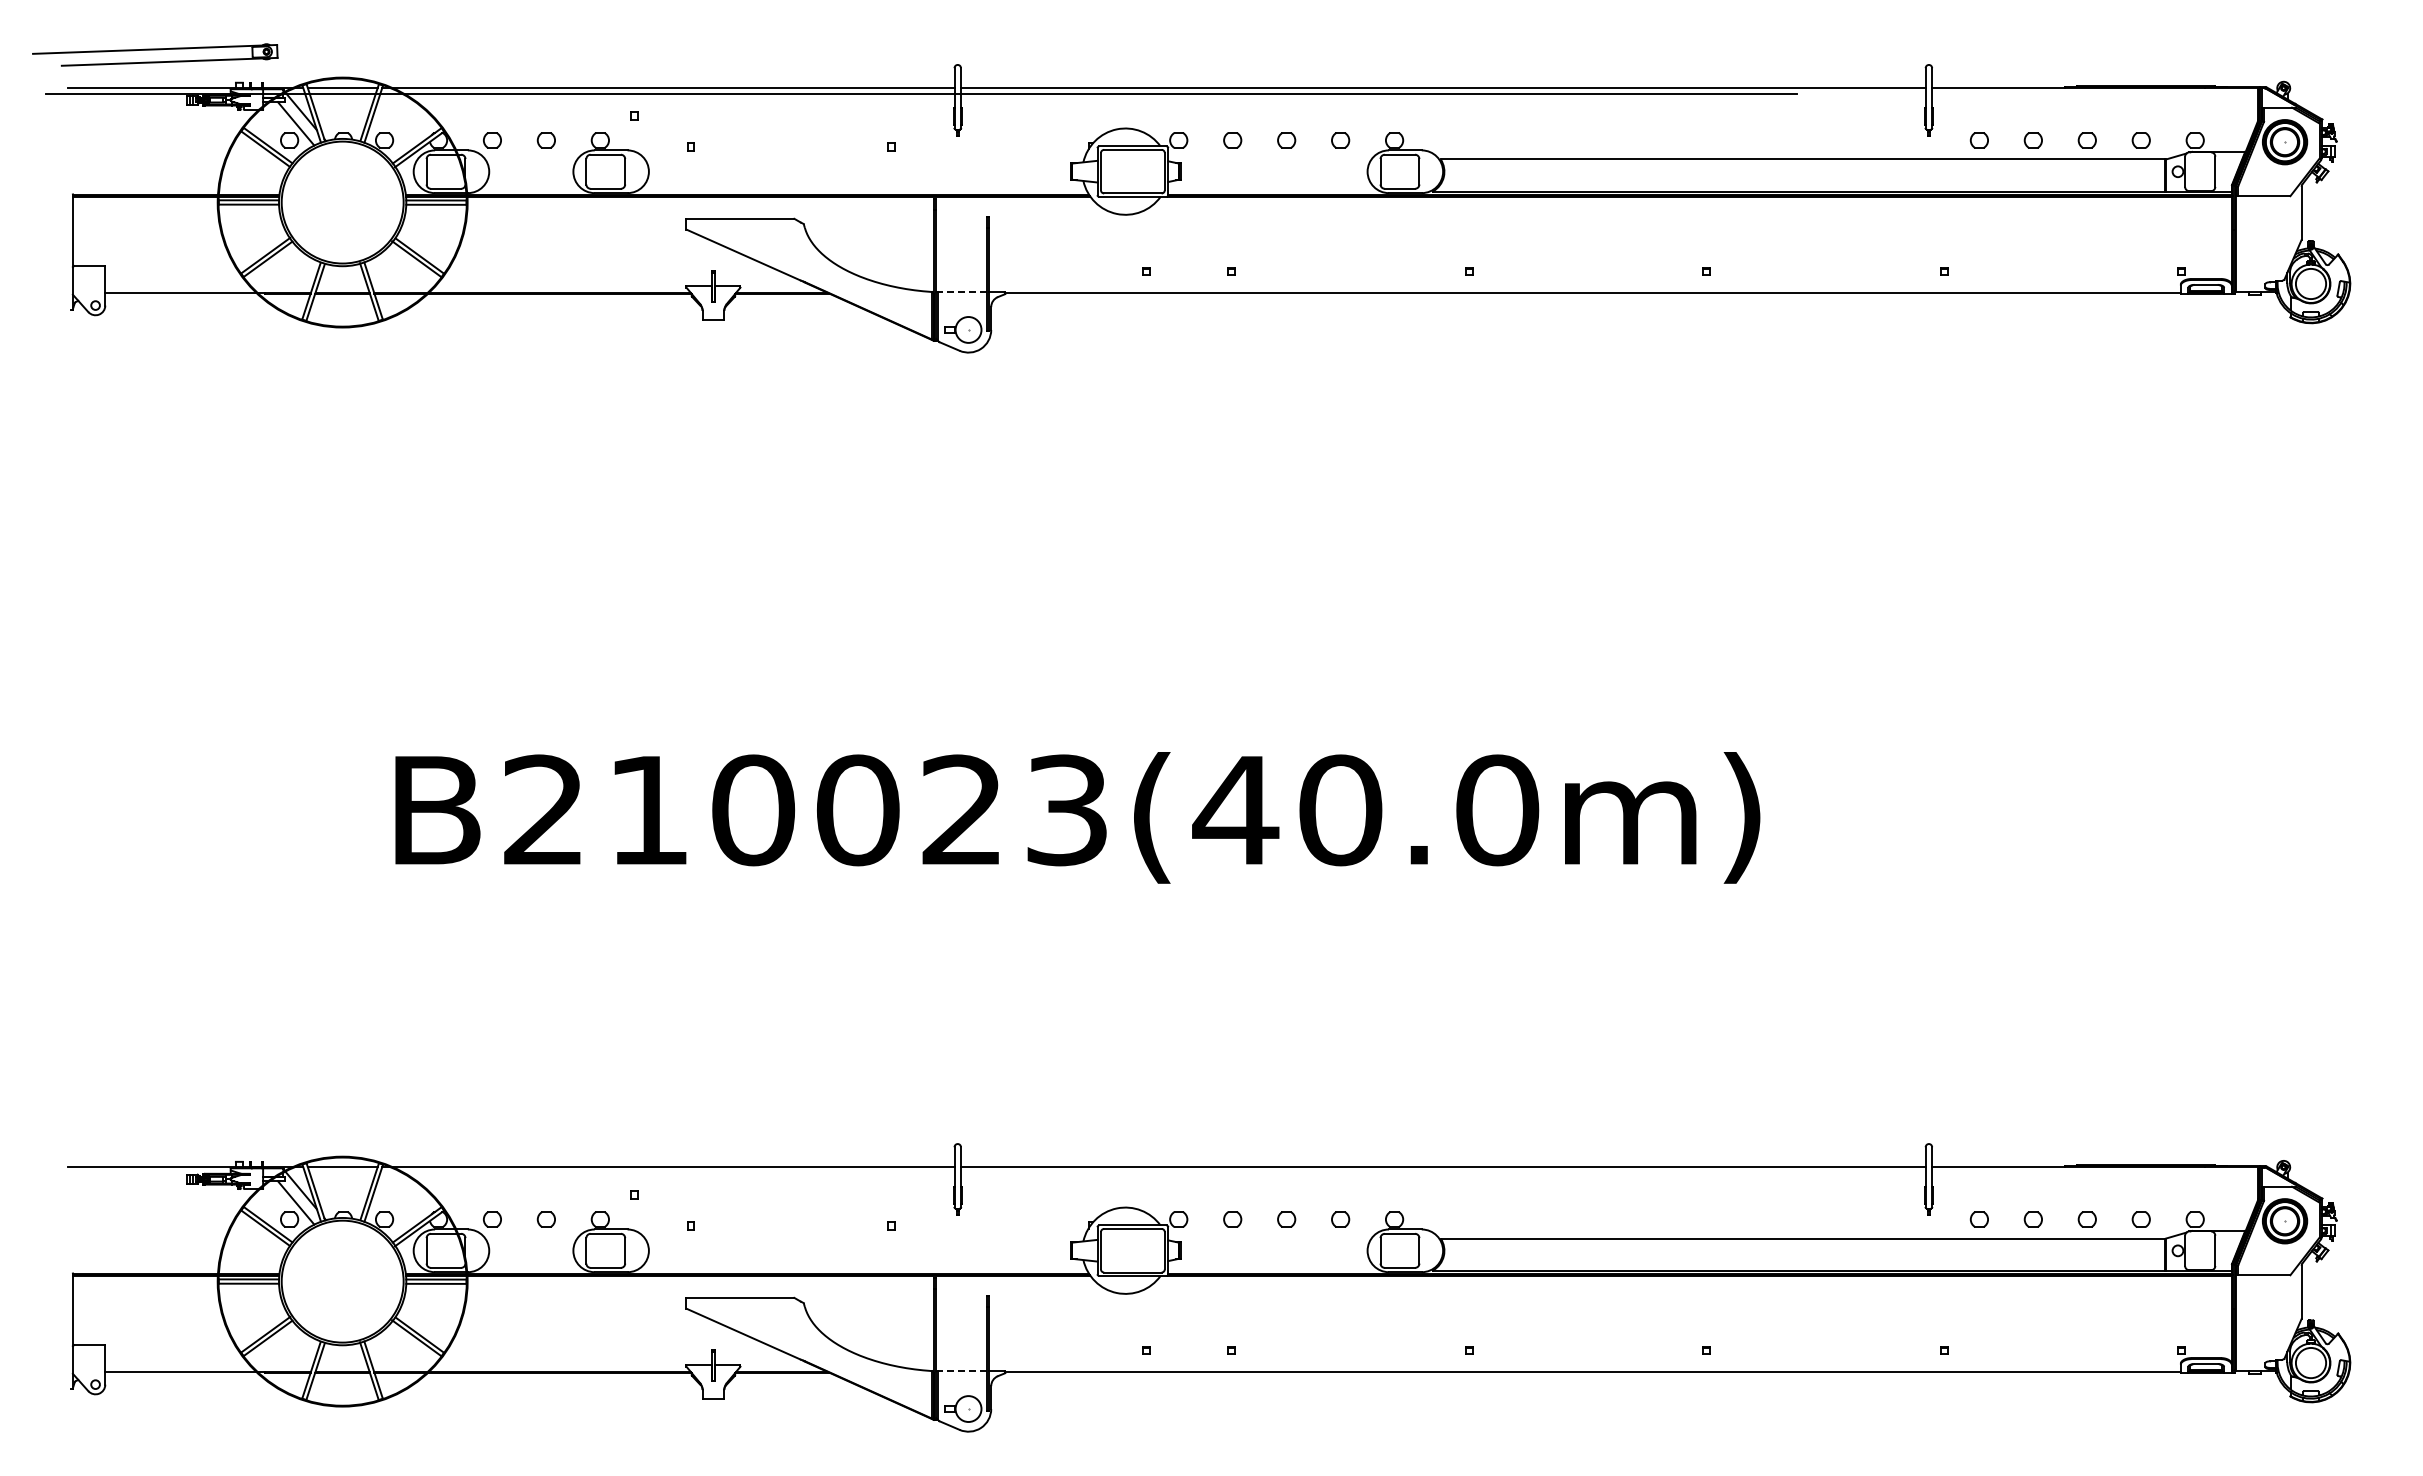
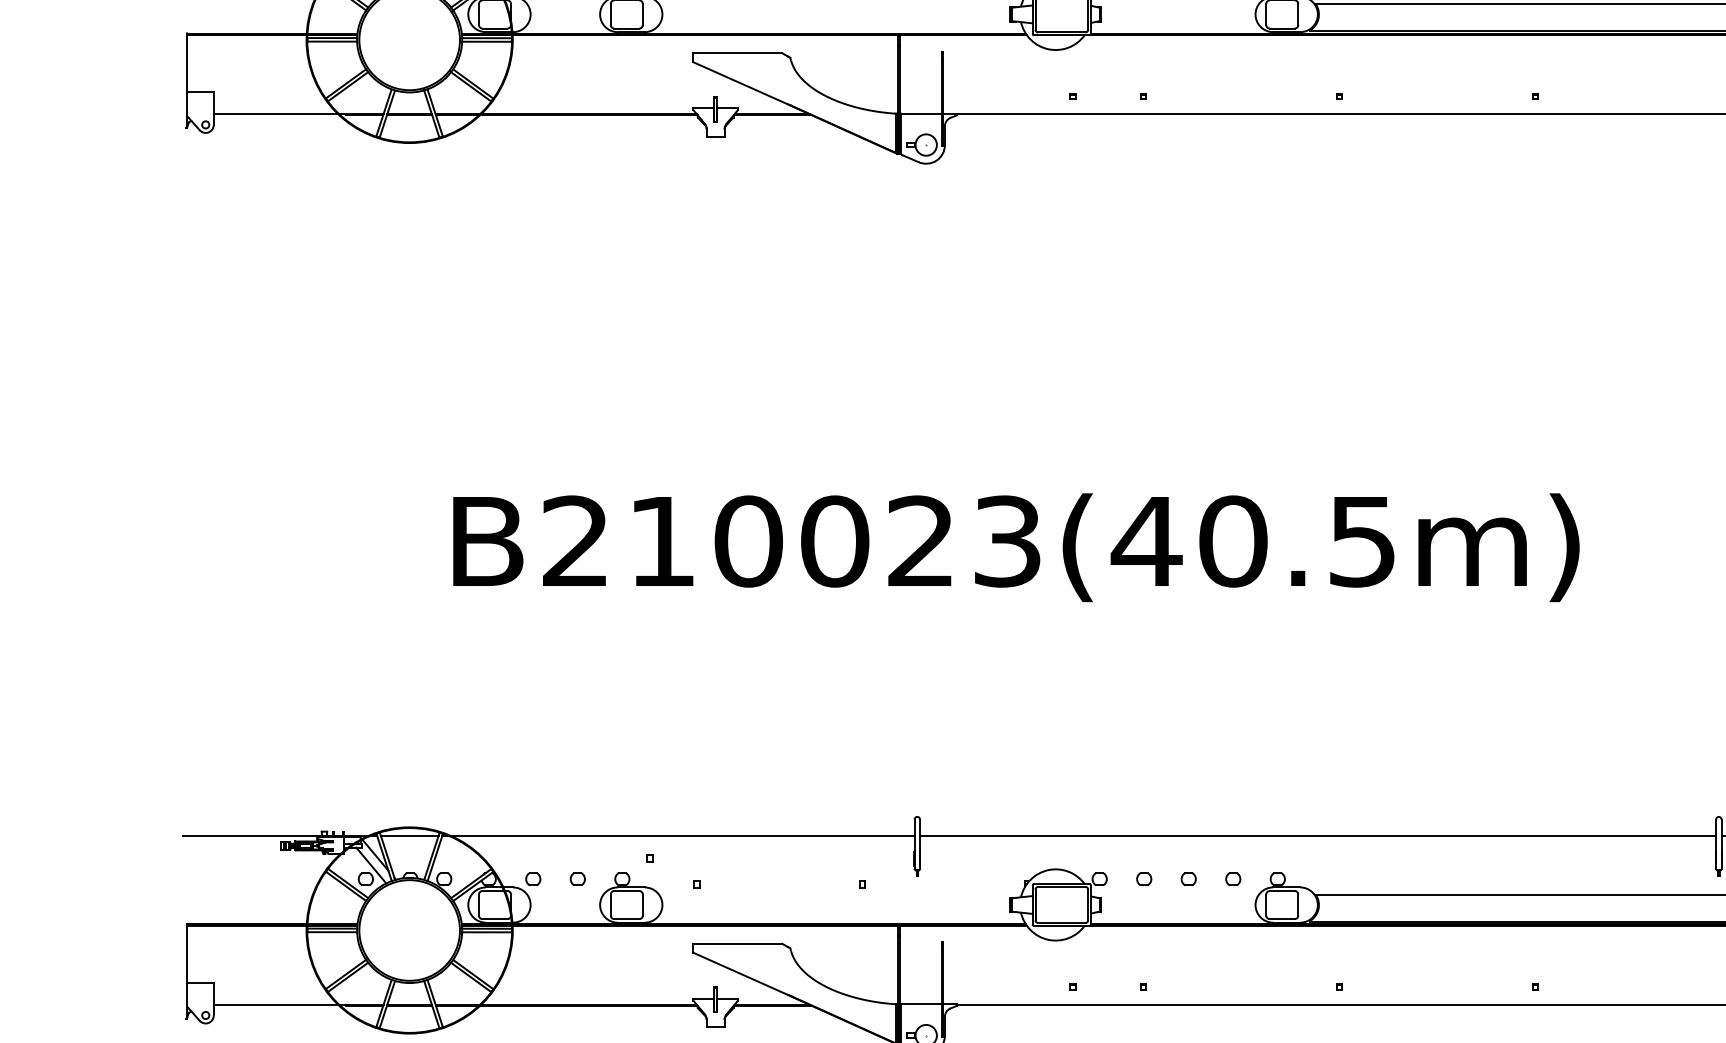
line: (962, 291) -> (921, 113), dashed -> solid
text: (1497, 810) -> (1362, 541), B210023(40.0m) -> B210023(40.5m)
line: (962, 1371) -> (921, 1004), dashed -> solid

